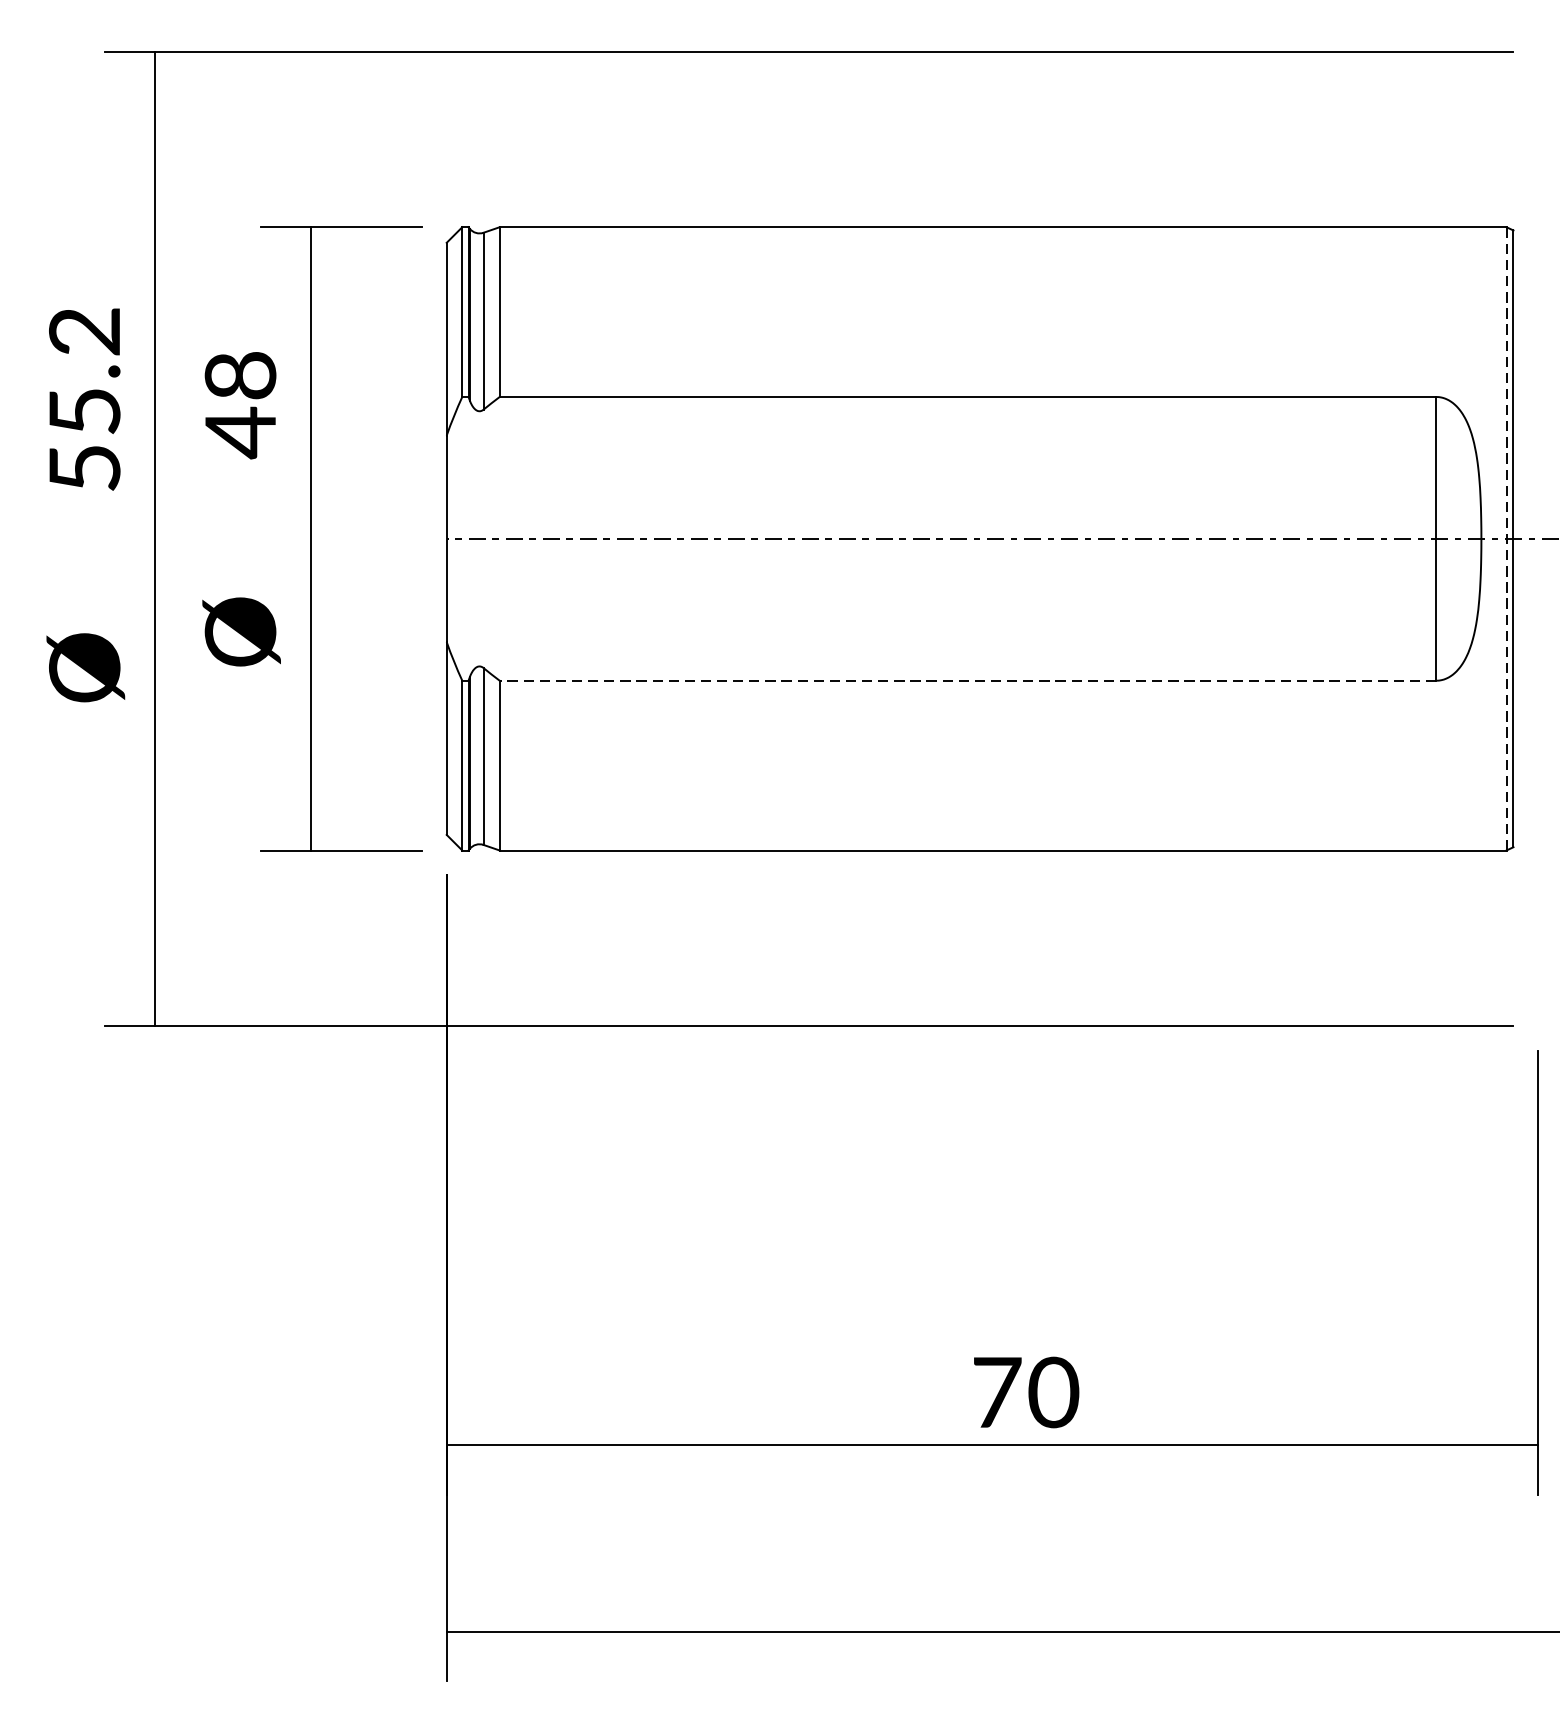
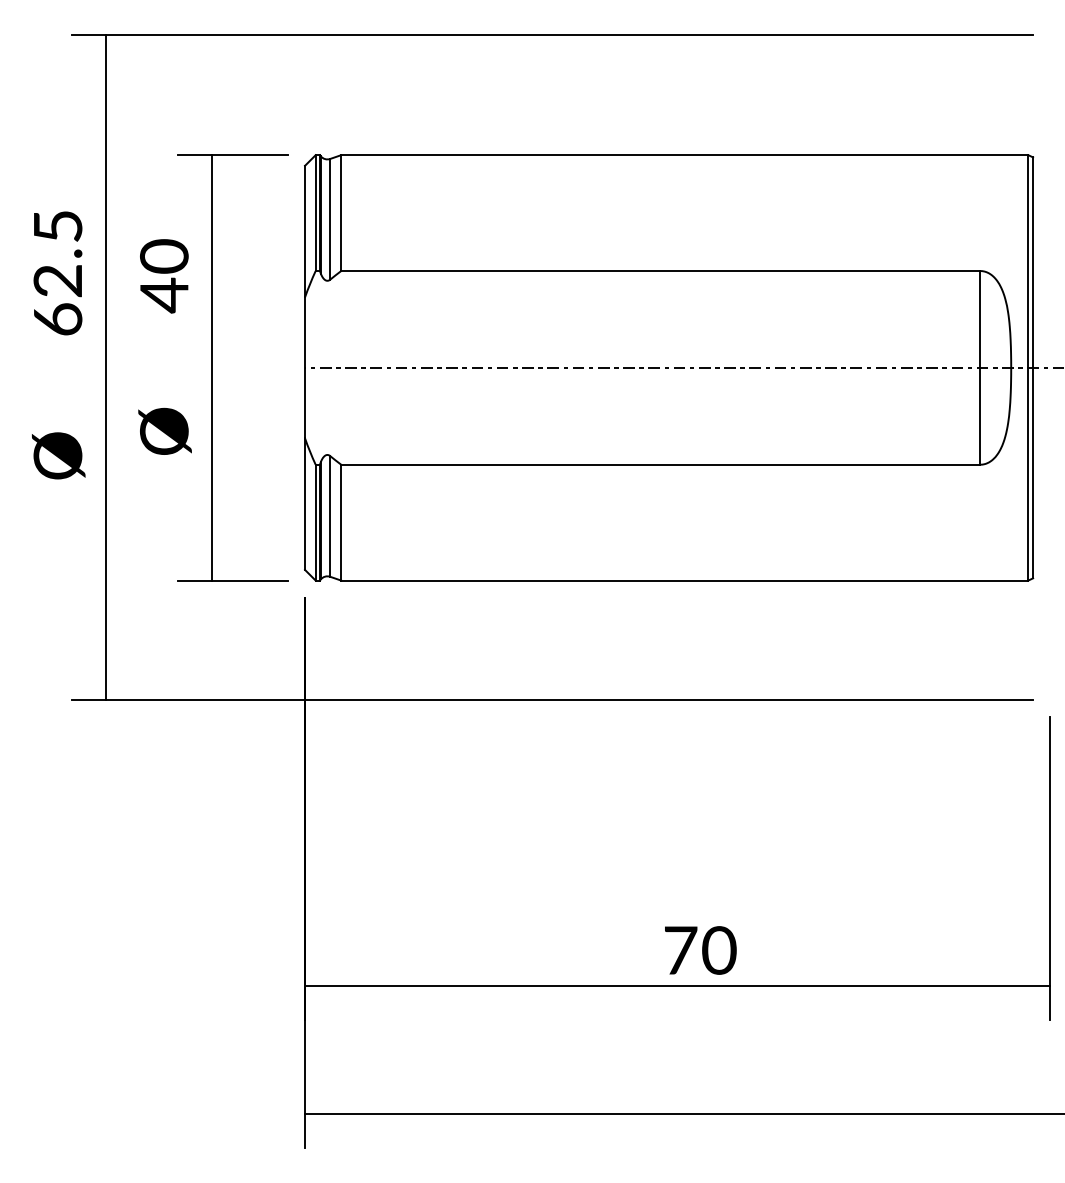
text: (240, 375) -> (164, 256), 48 -> 40
text: (84, 399) -> (57, 272), 55.2 -> 62.5
line: (1506, 538) -> (1028, 367), dashed -> solid
line: (967, 680) -> (660, 464), dashed -> solid

